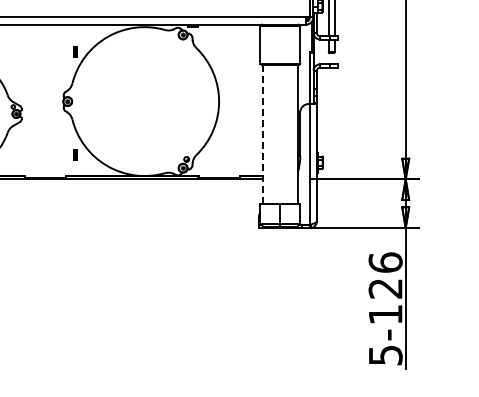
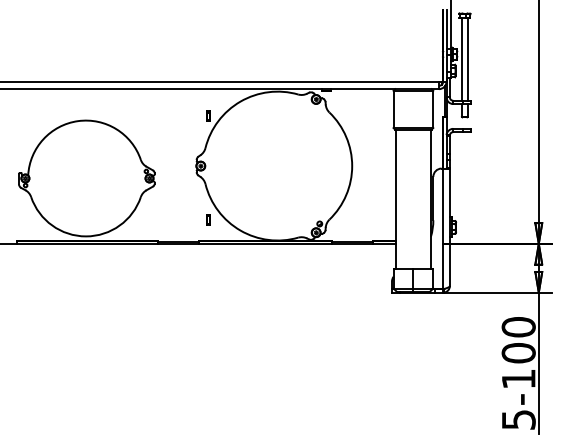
line: (262, 135) -> (395, 199), dashed -> solid
text: (385, 275) -> (518, 339), 5-126 -> 5-100

